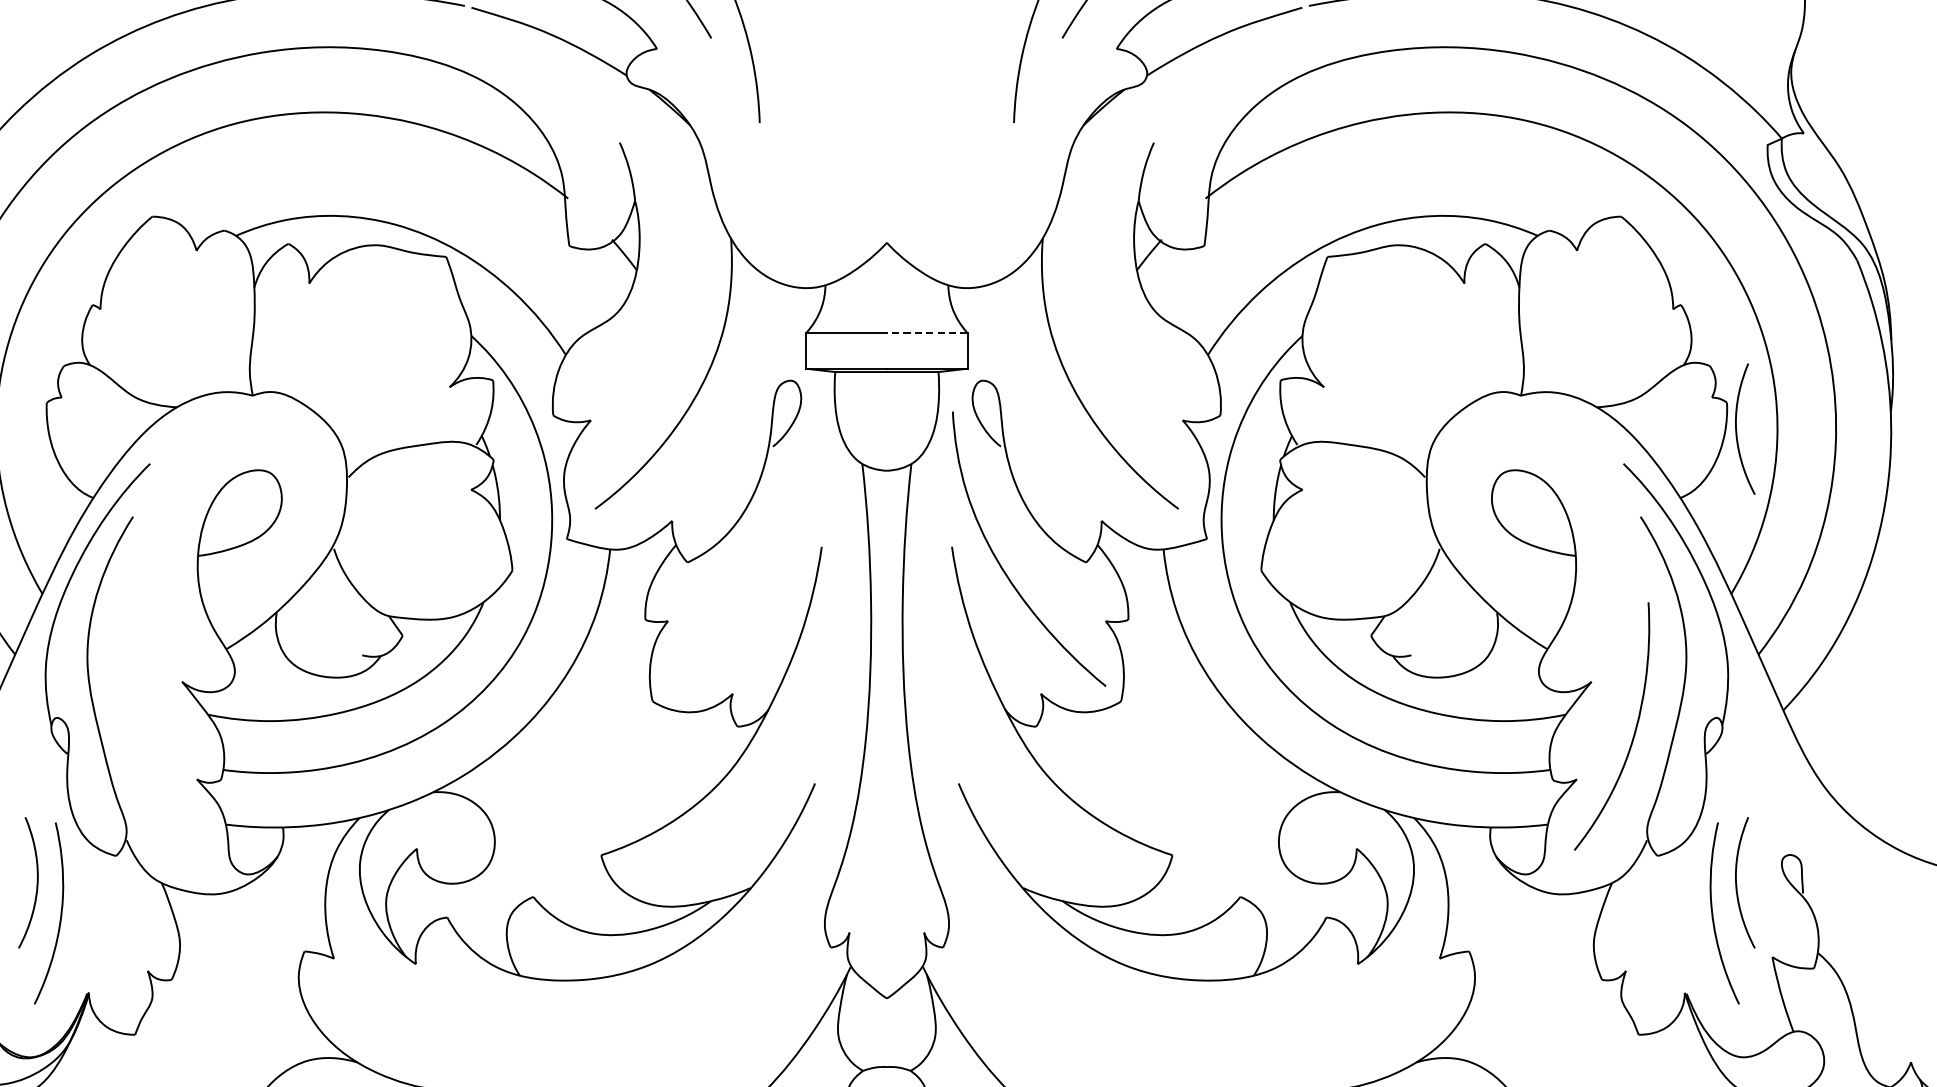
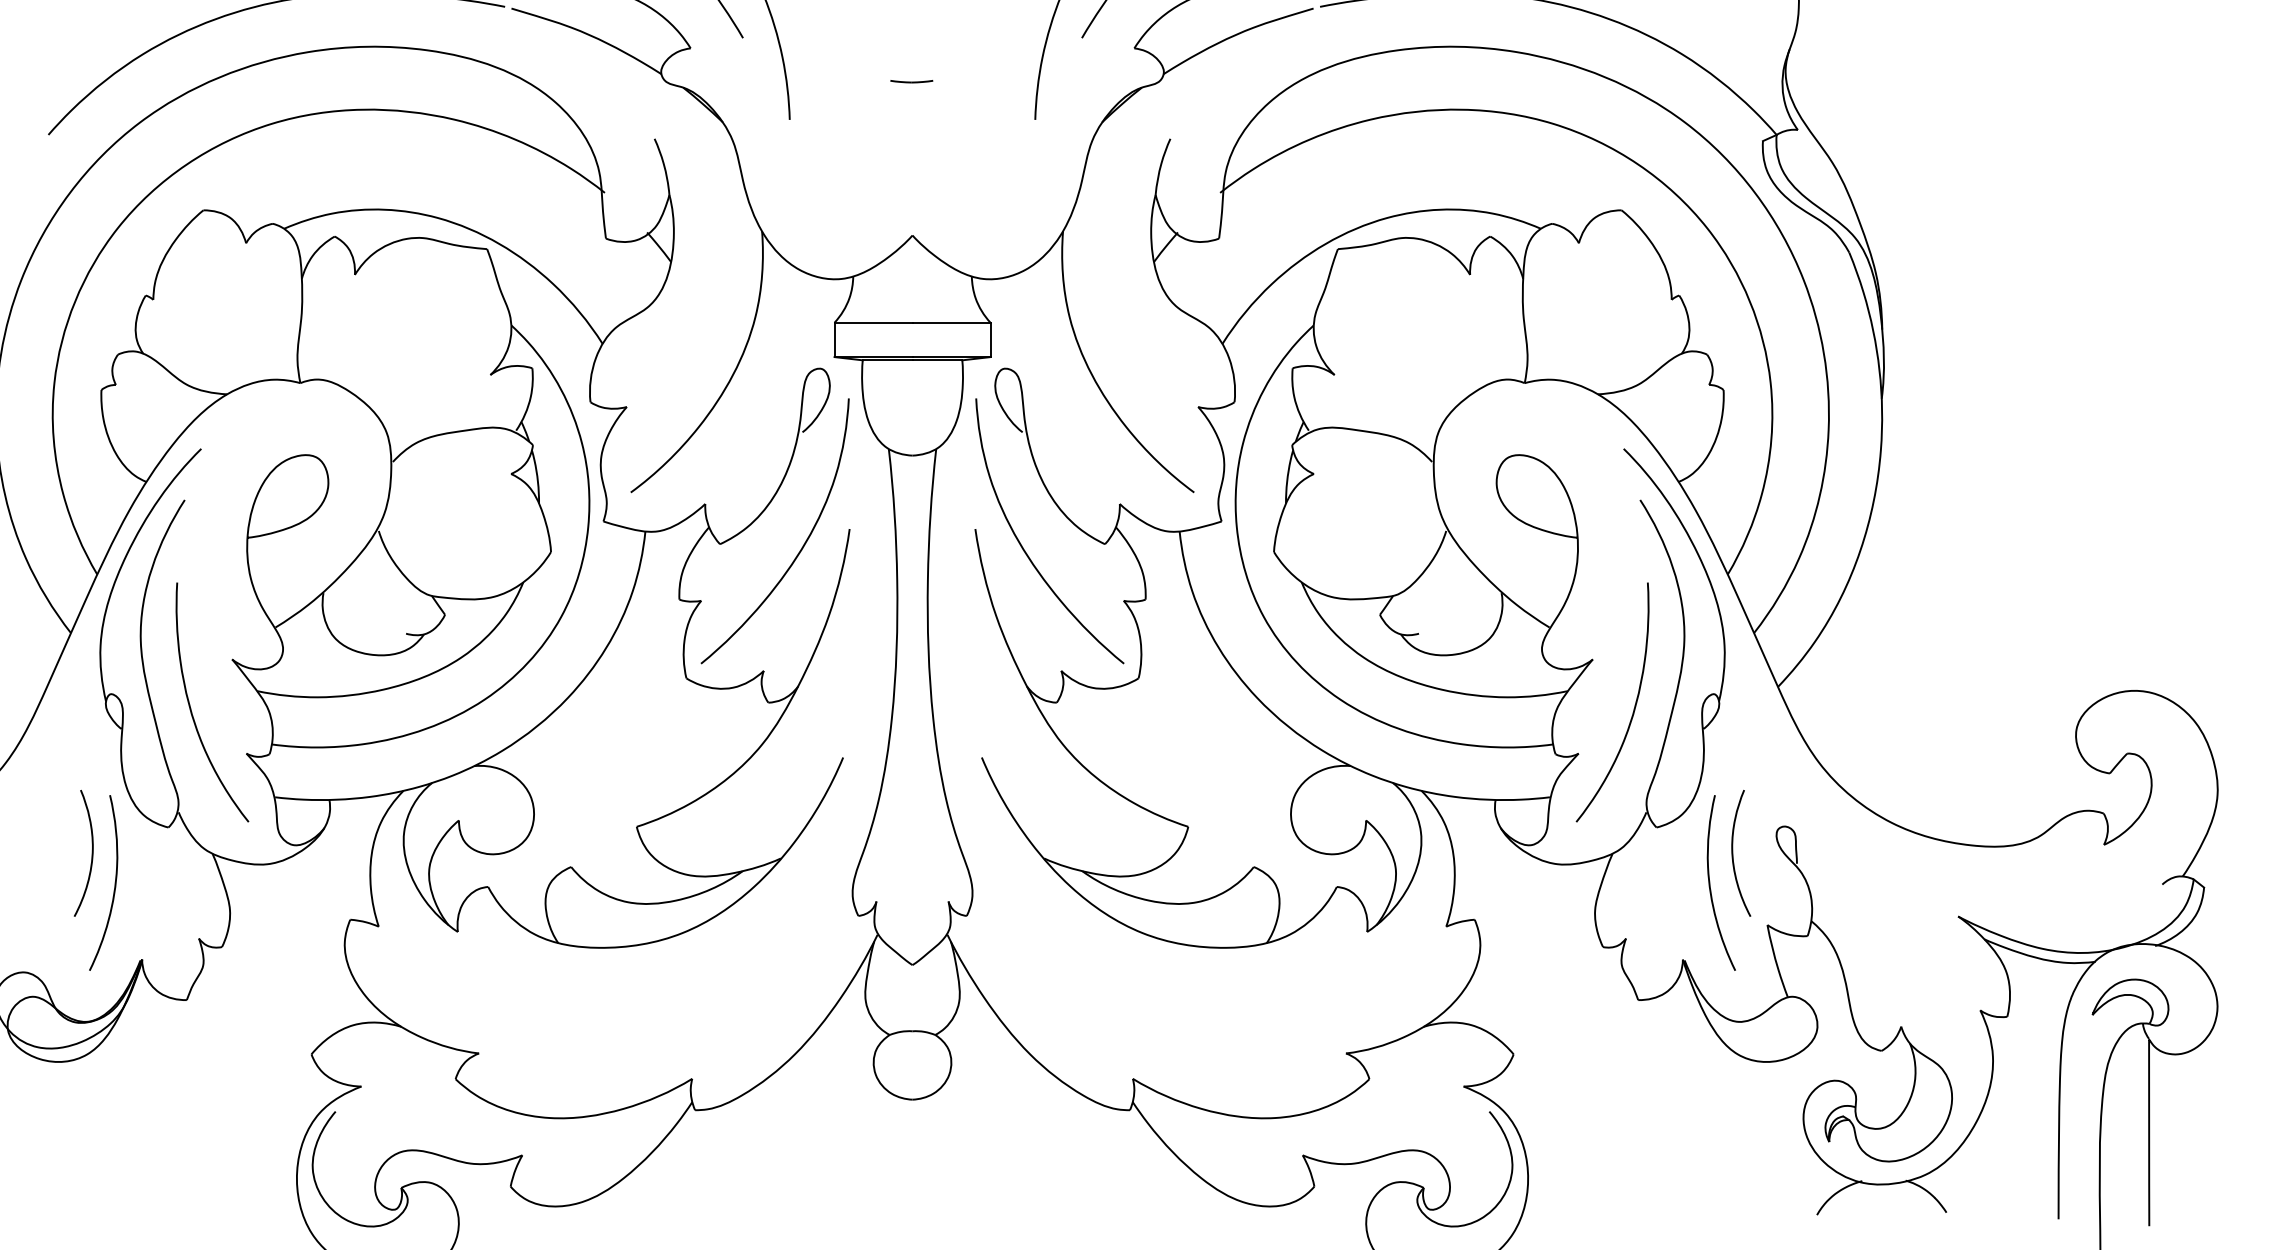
line: (885, 83) -> (911, 81), added
line: (927, 332) -> (951, 322), dashed -> solid
curve: (1737, 429) -> (1733, 415), removed
curve: (772, 563) -> (802, 545), added
curve: (140, 732) -> (191, 708), added

